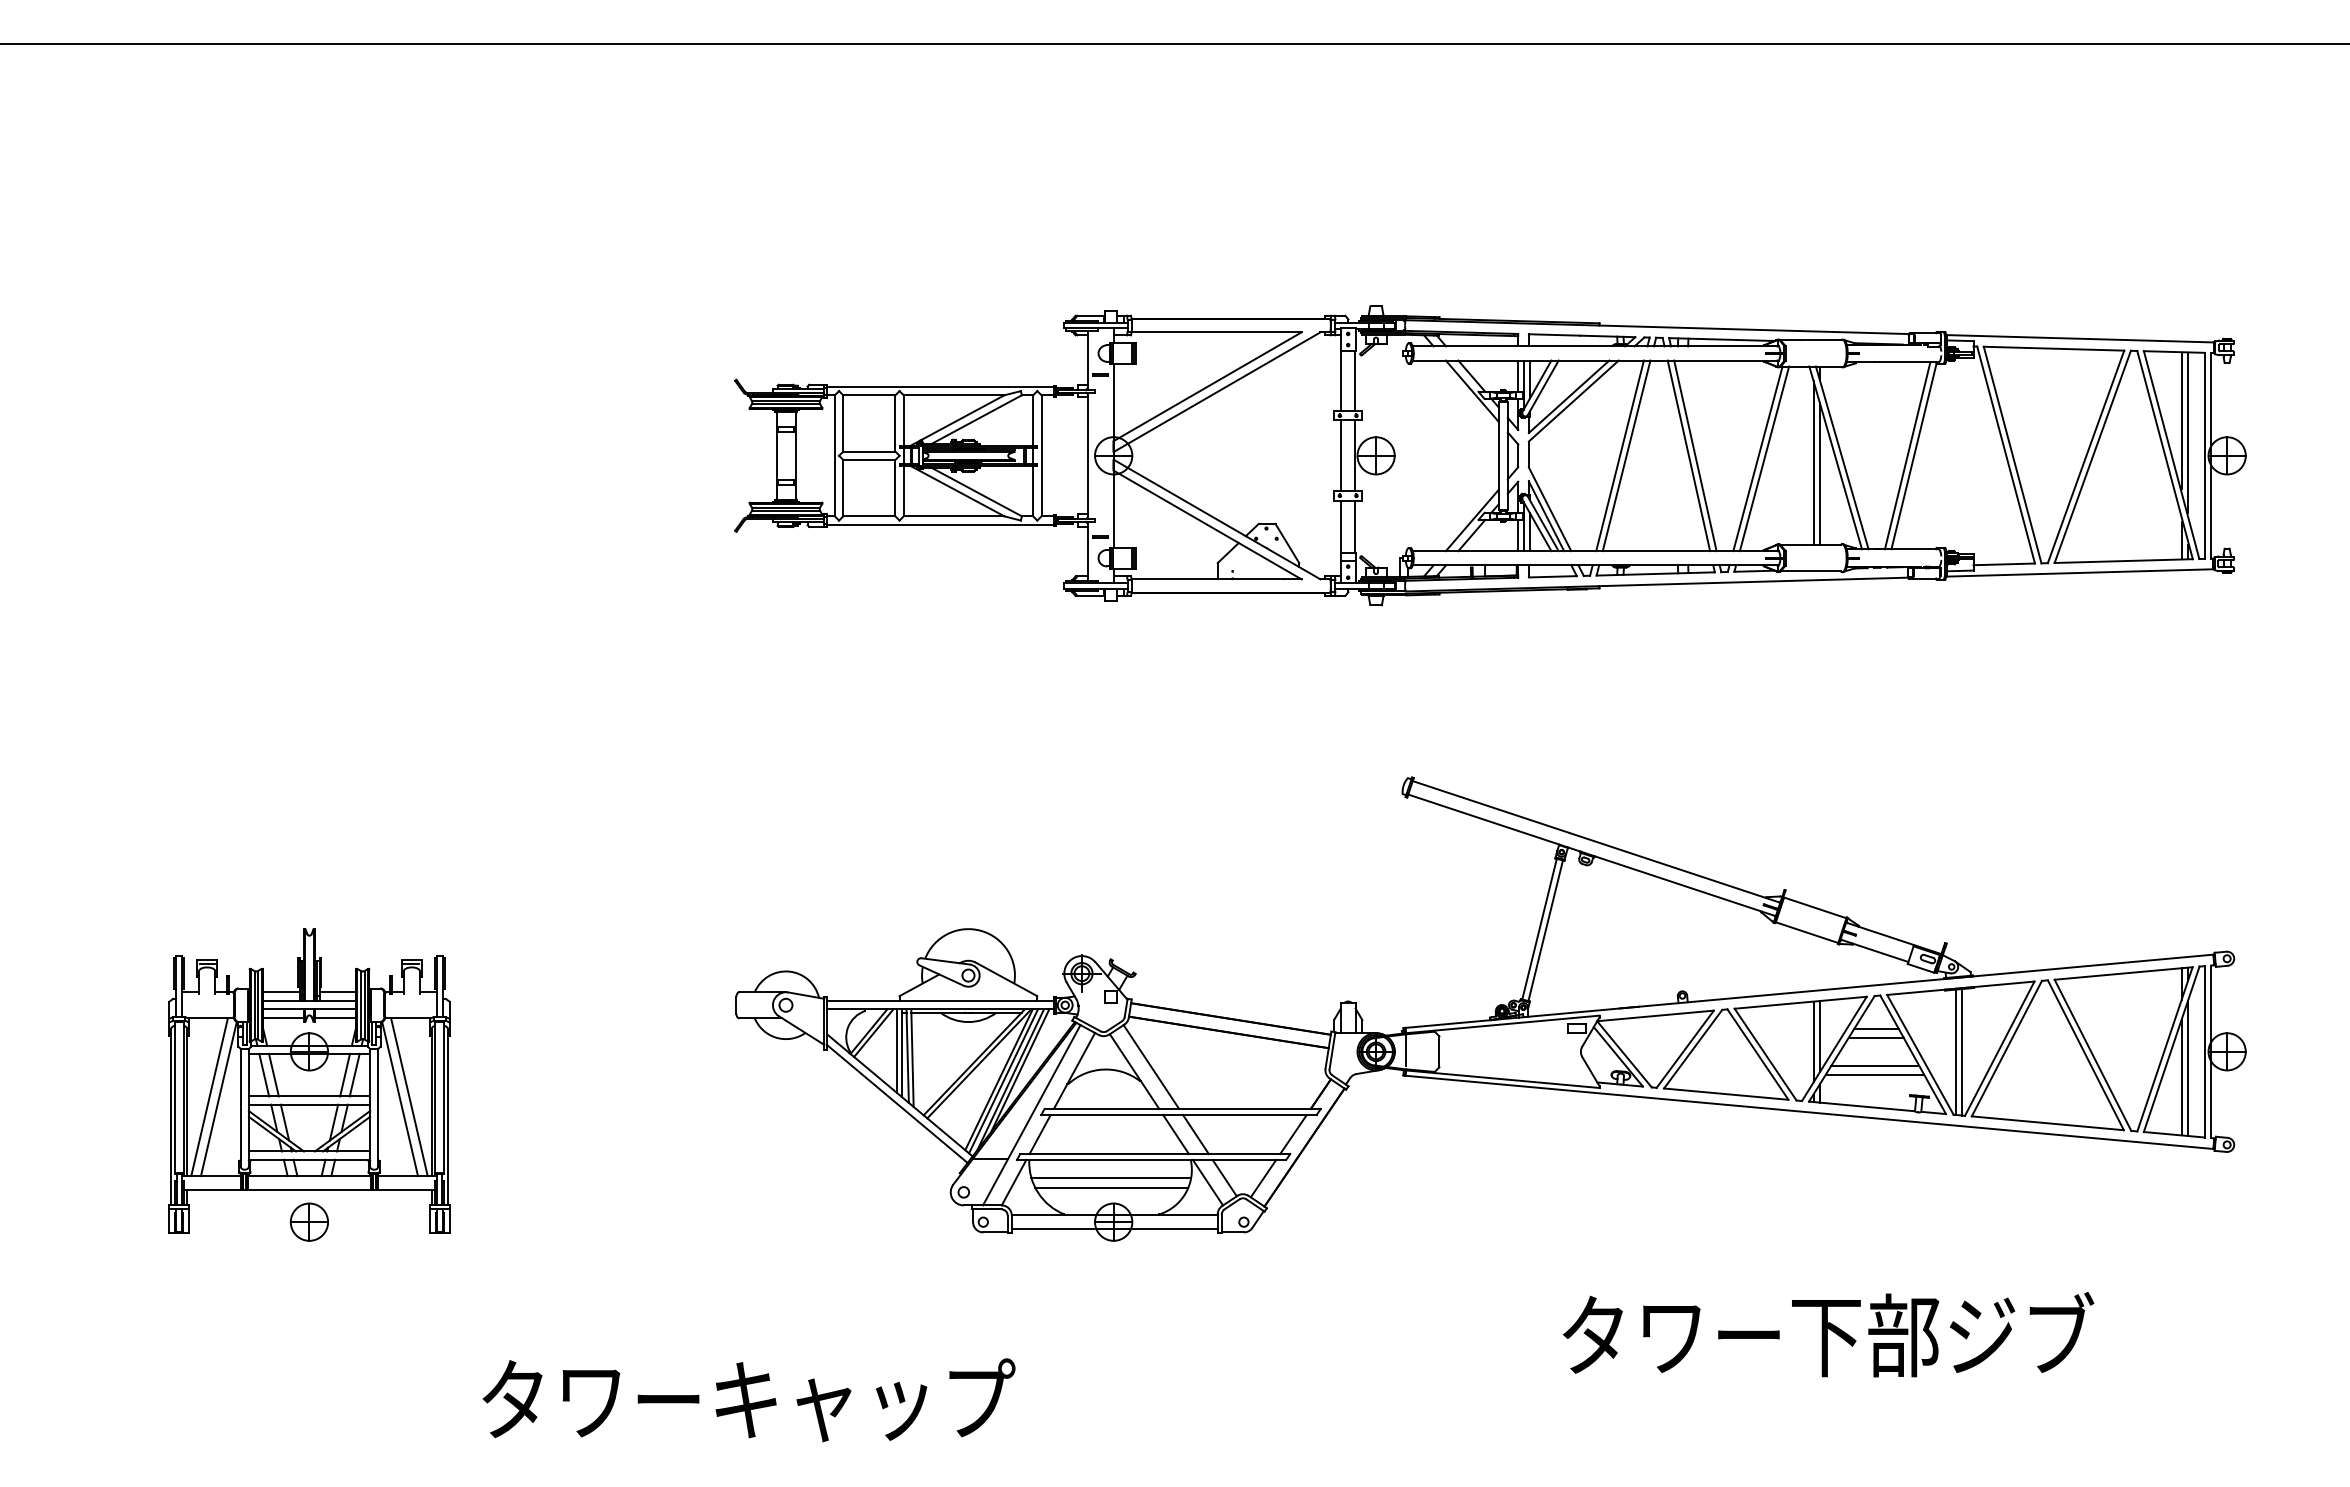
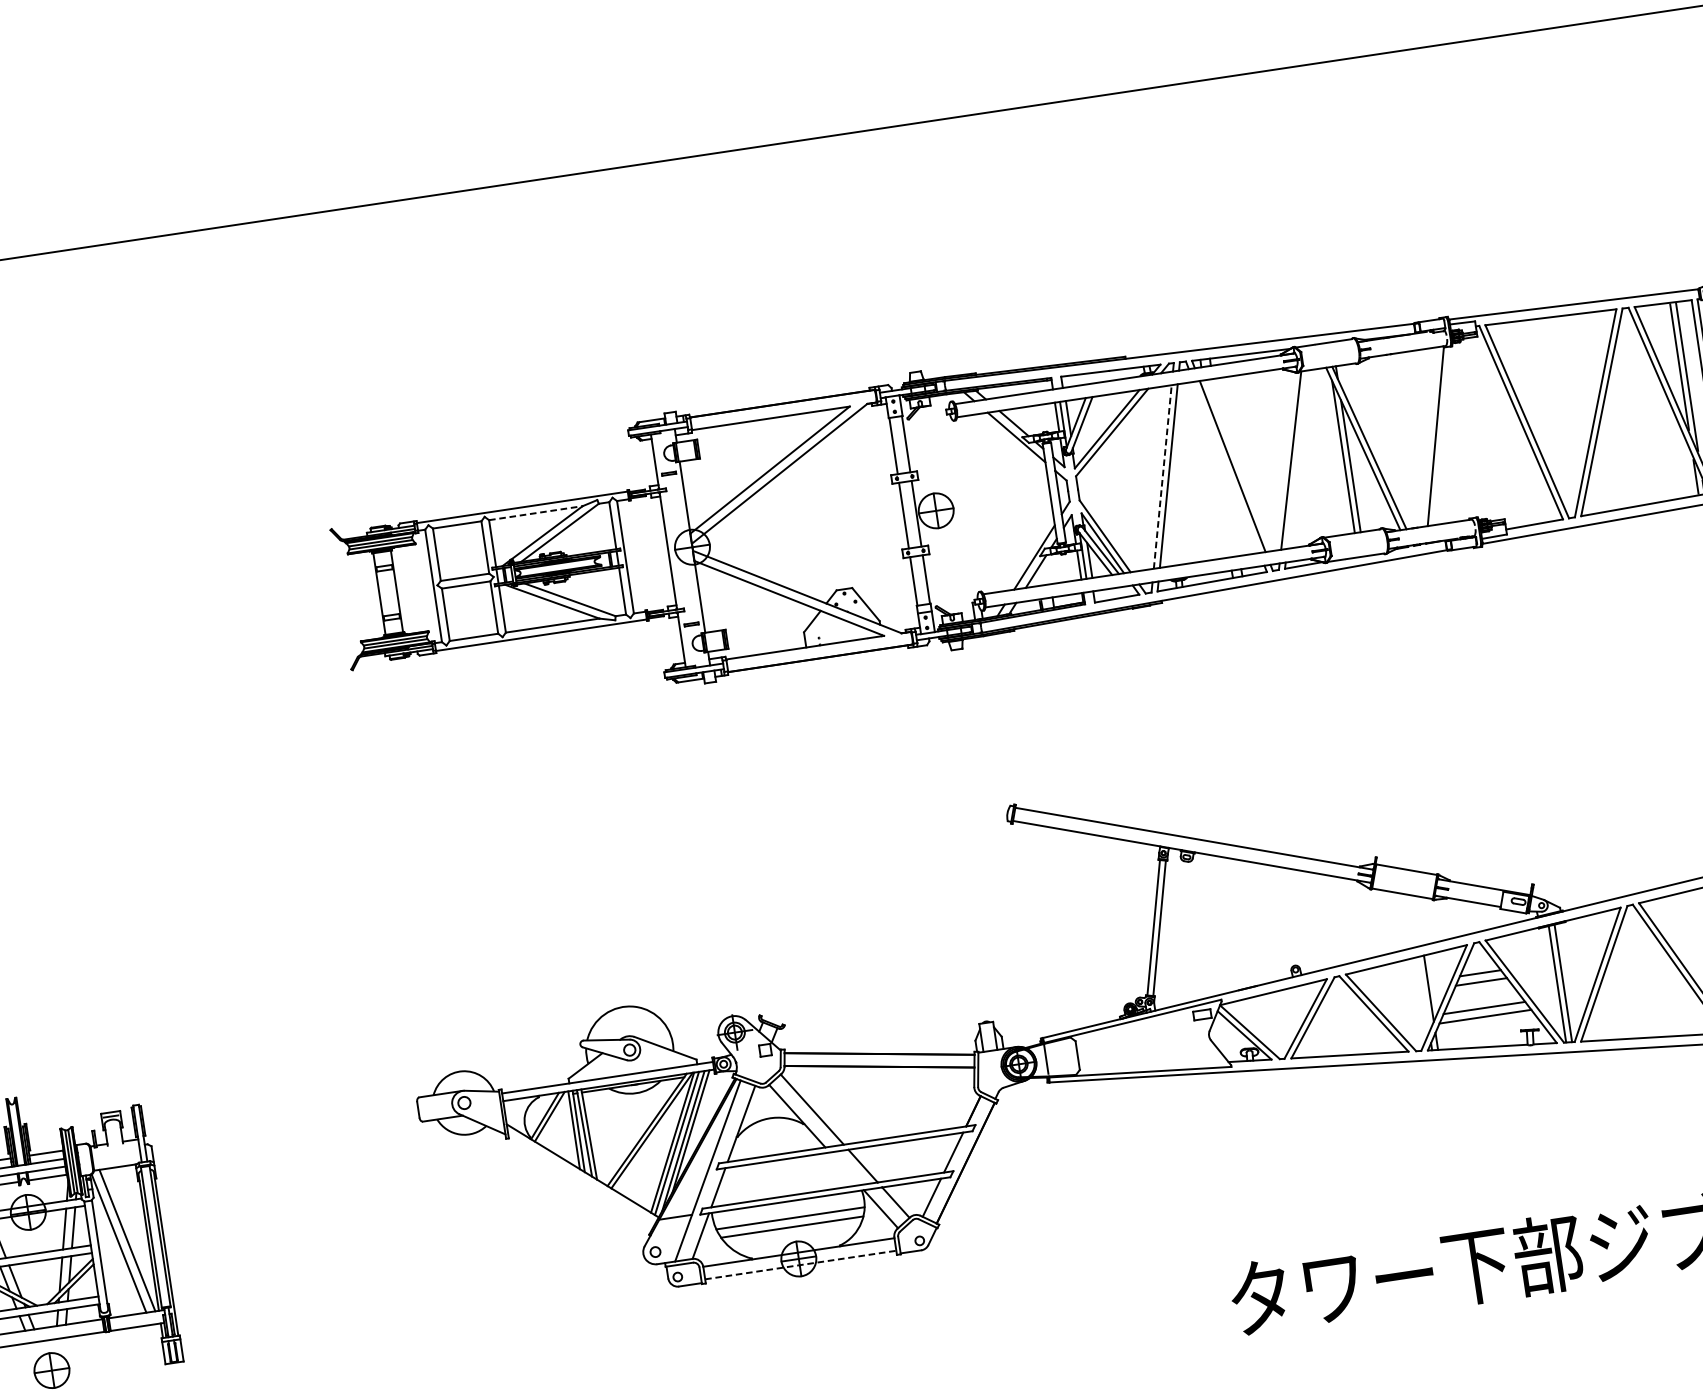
line: (954, 395) -> (536, 513), solid -> dashed
line: (1620, 455) -> (1163, 476), solid -> dashed
line: (1688, 455) -> (1226, 467), removed
line: (1907, 455) -> (1429, 436), removed
line: (1764, 458) -> (1297, 459), removed
line: (1813, 1041) -> (1423, 994), removed
line: (897, 1104) -> (581, 1179), removed
line: (1175, 1134) -> (844, 1168), removed
line: (1114, 1228) -> (800, 1264), solid -> dashed

